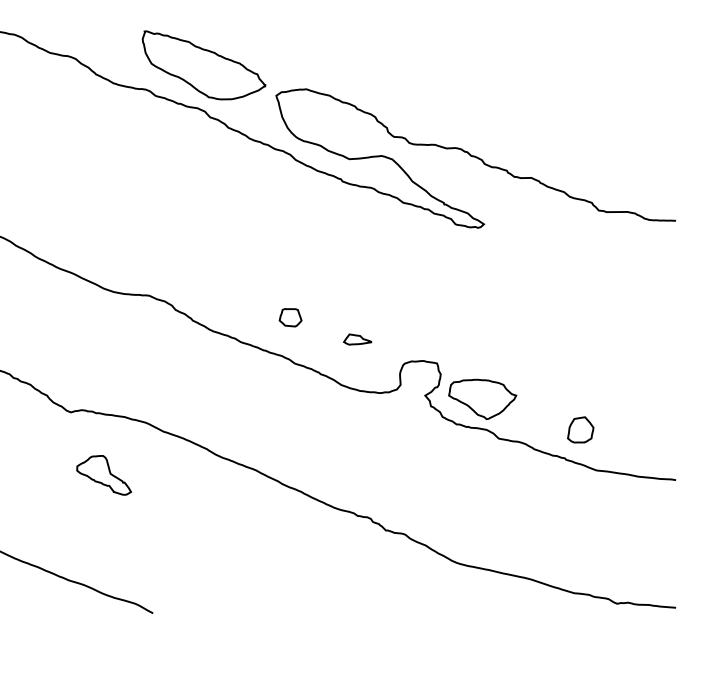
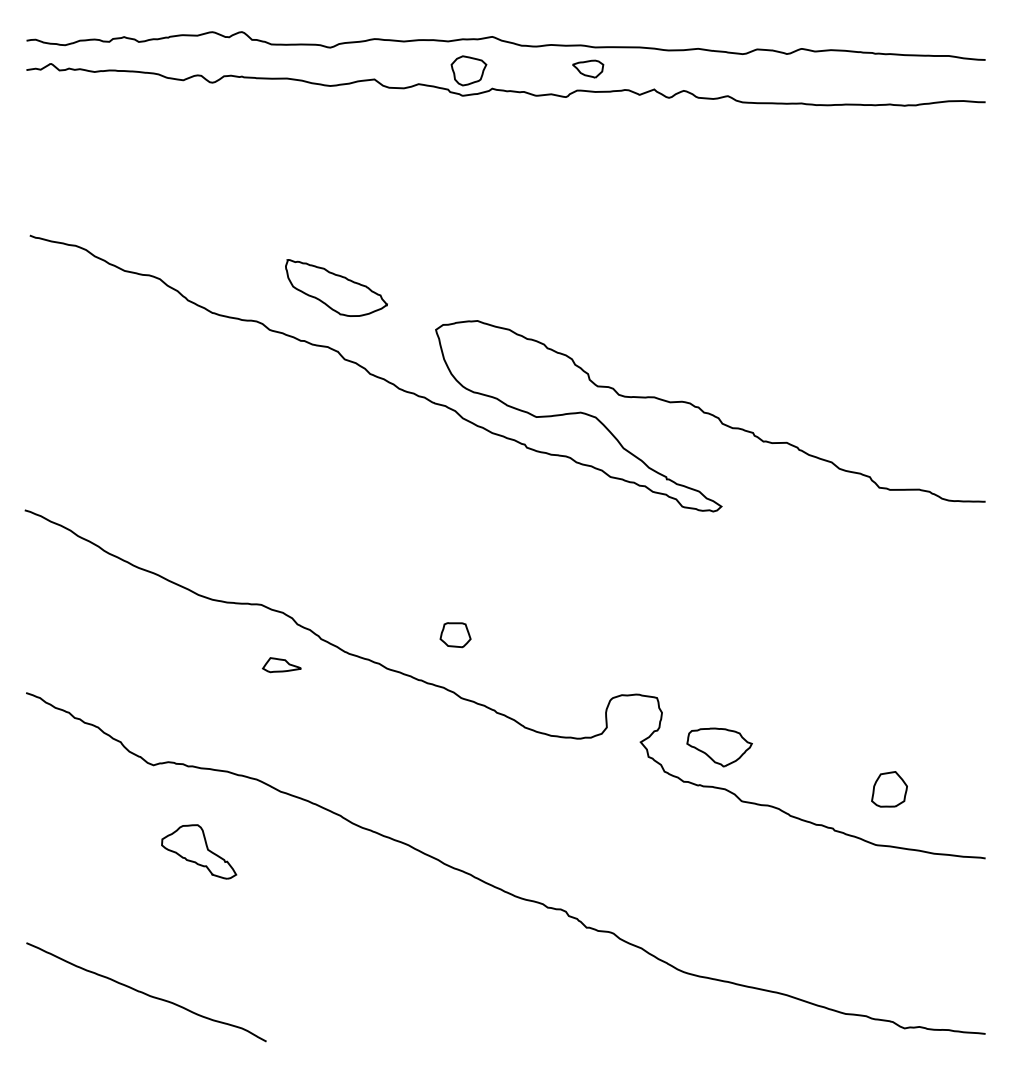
part: (204, 64) -> (336, 287), size x0.6
part: (357, 339) -> (281, 665), moved
part: (482, 399) -> (719, 747), size x0.7
part: (580, 430) -> (889, 789), moved

